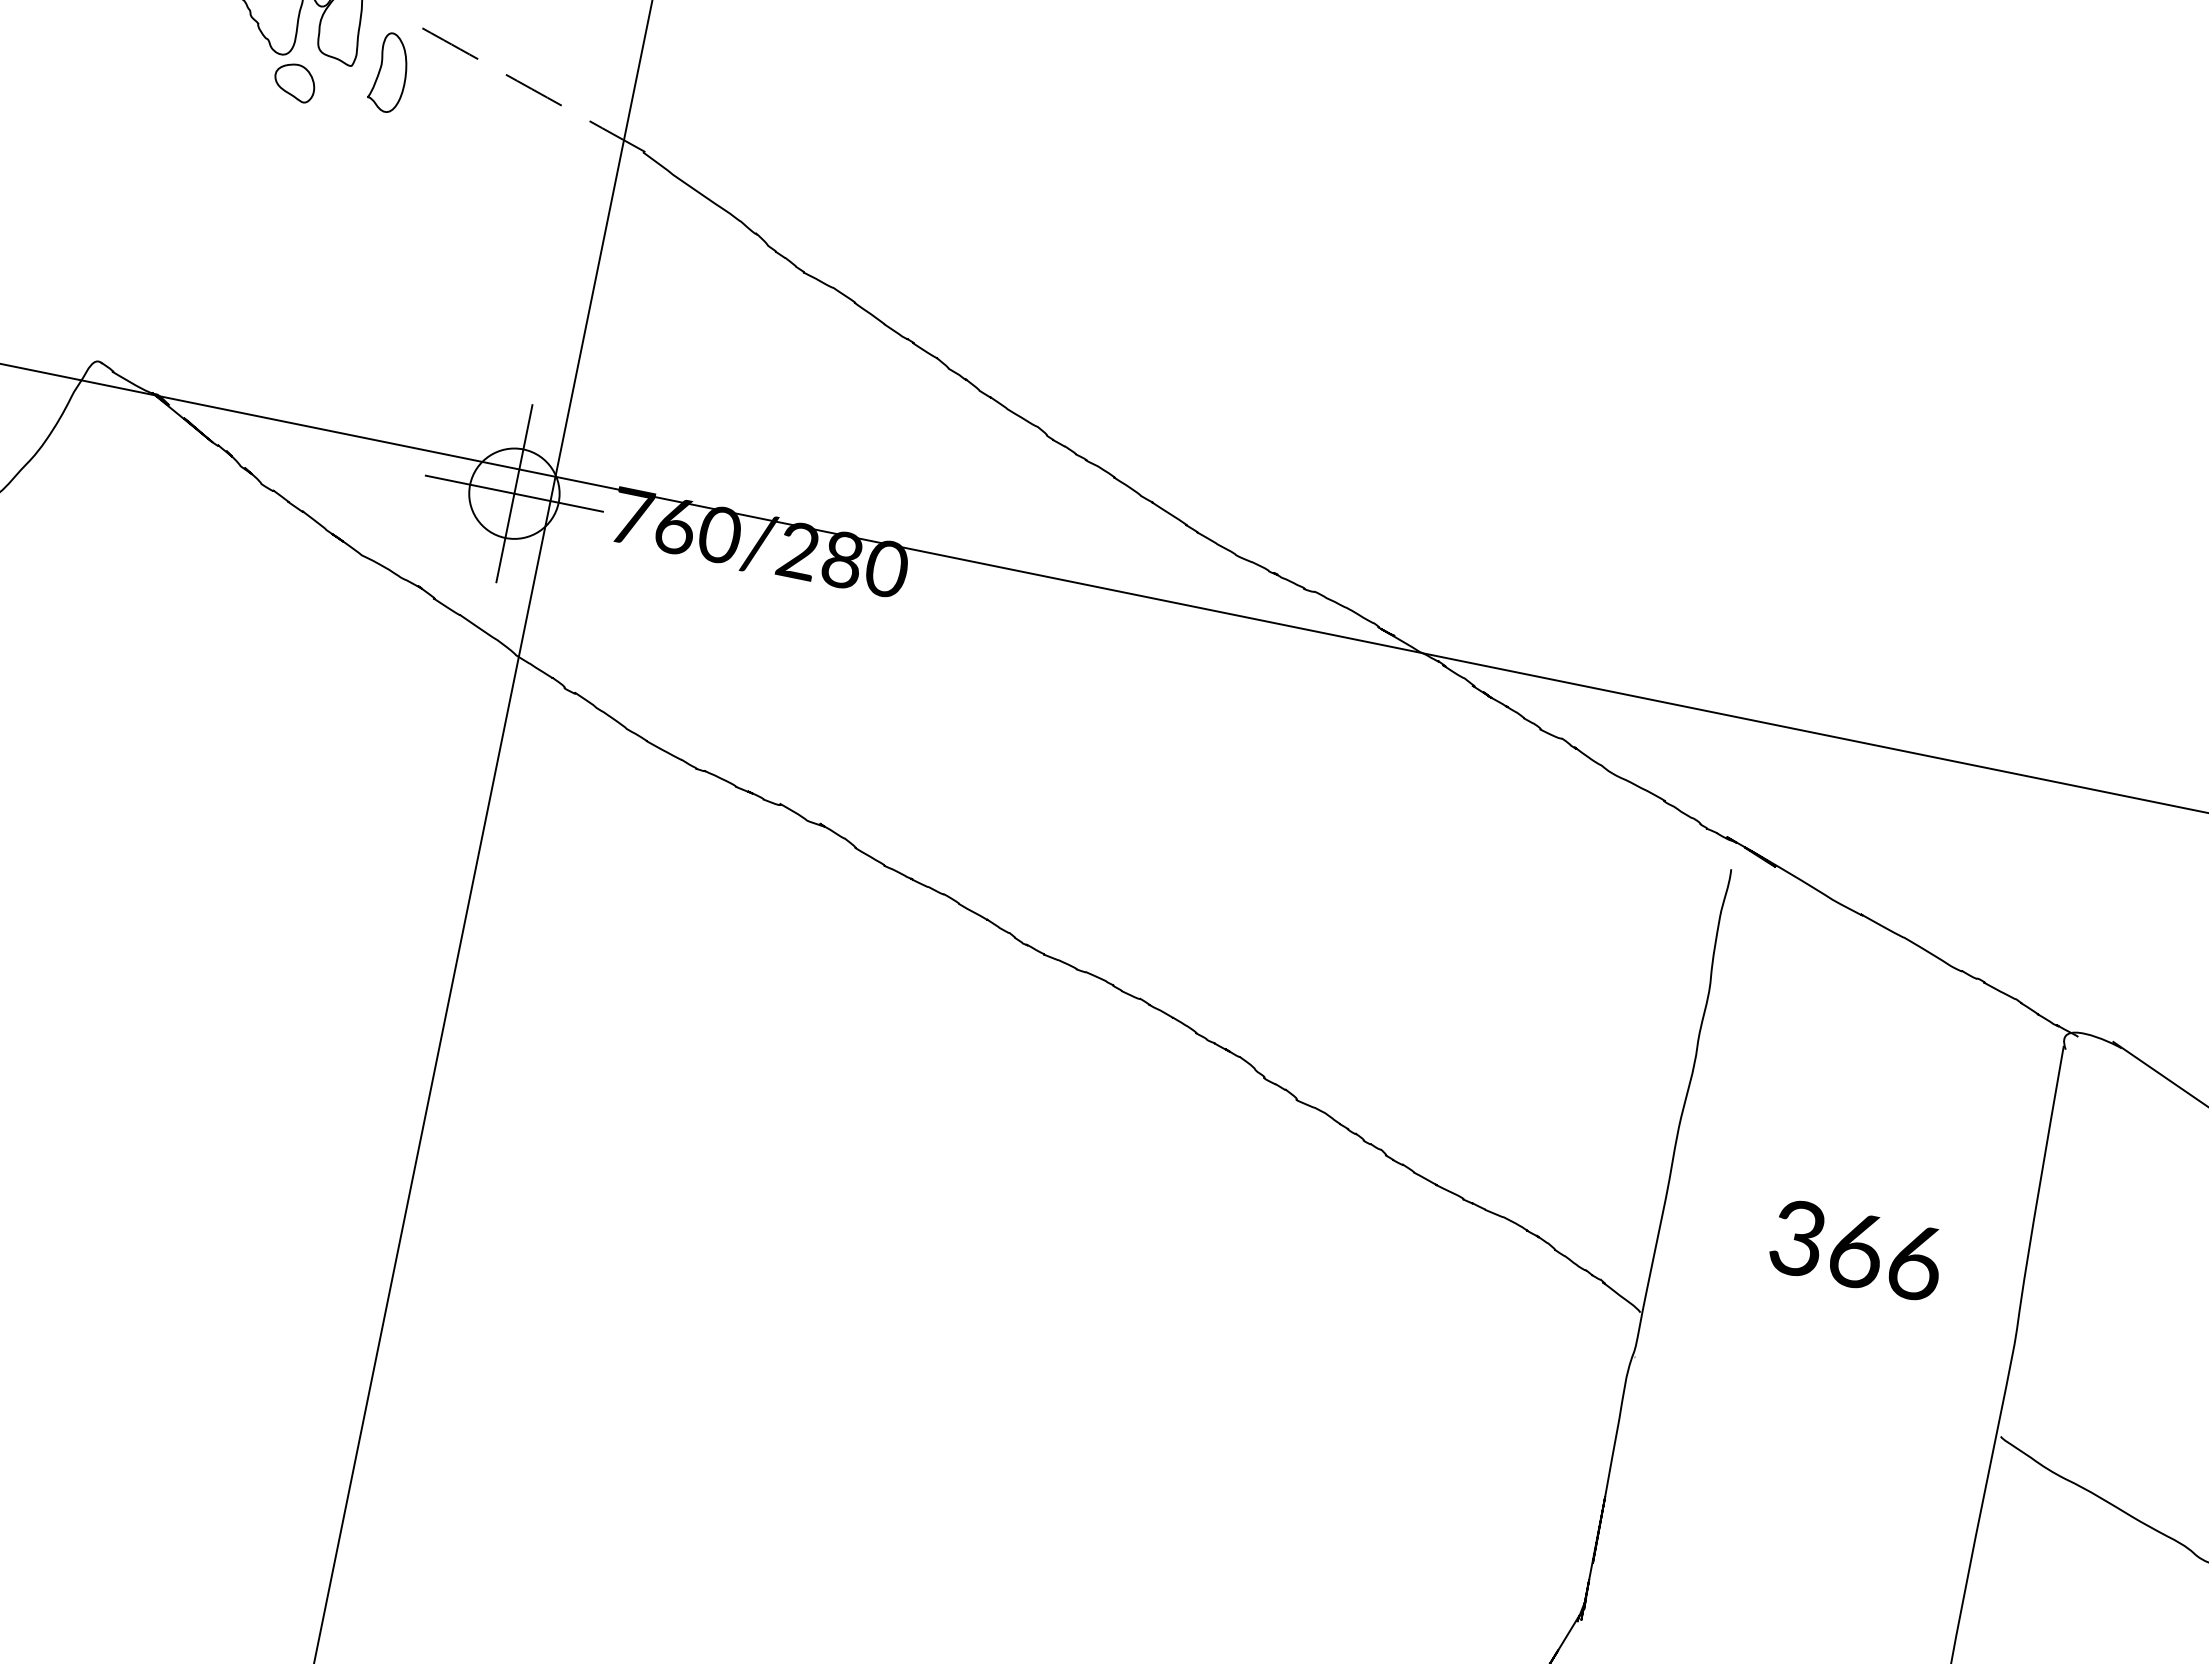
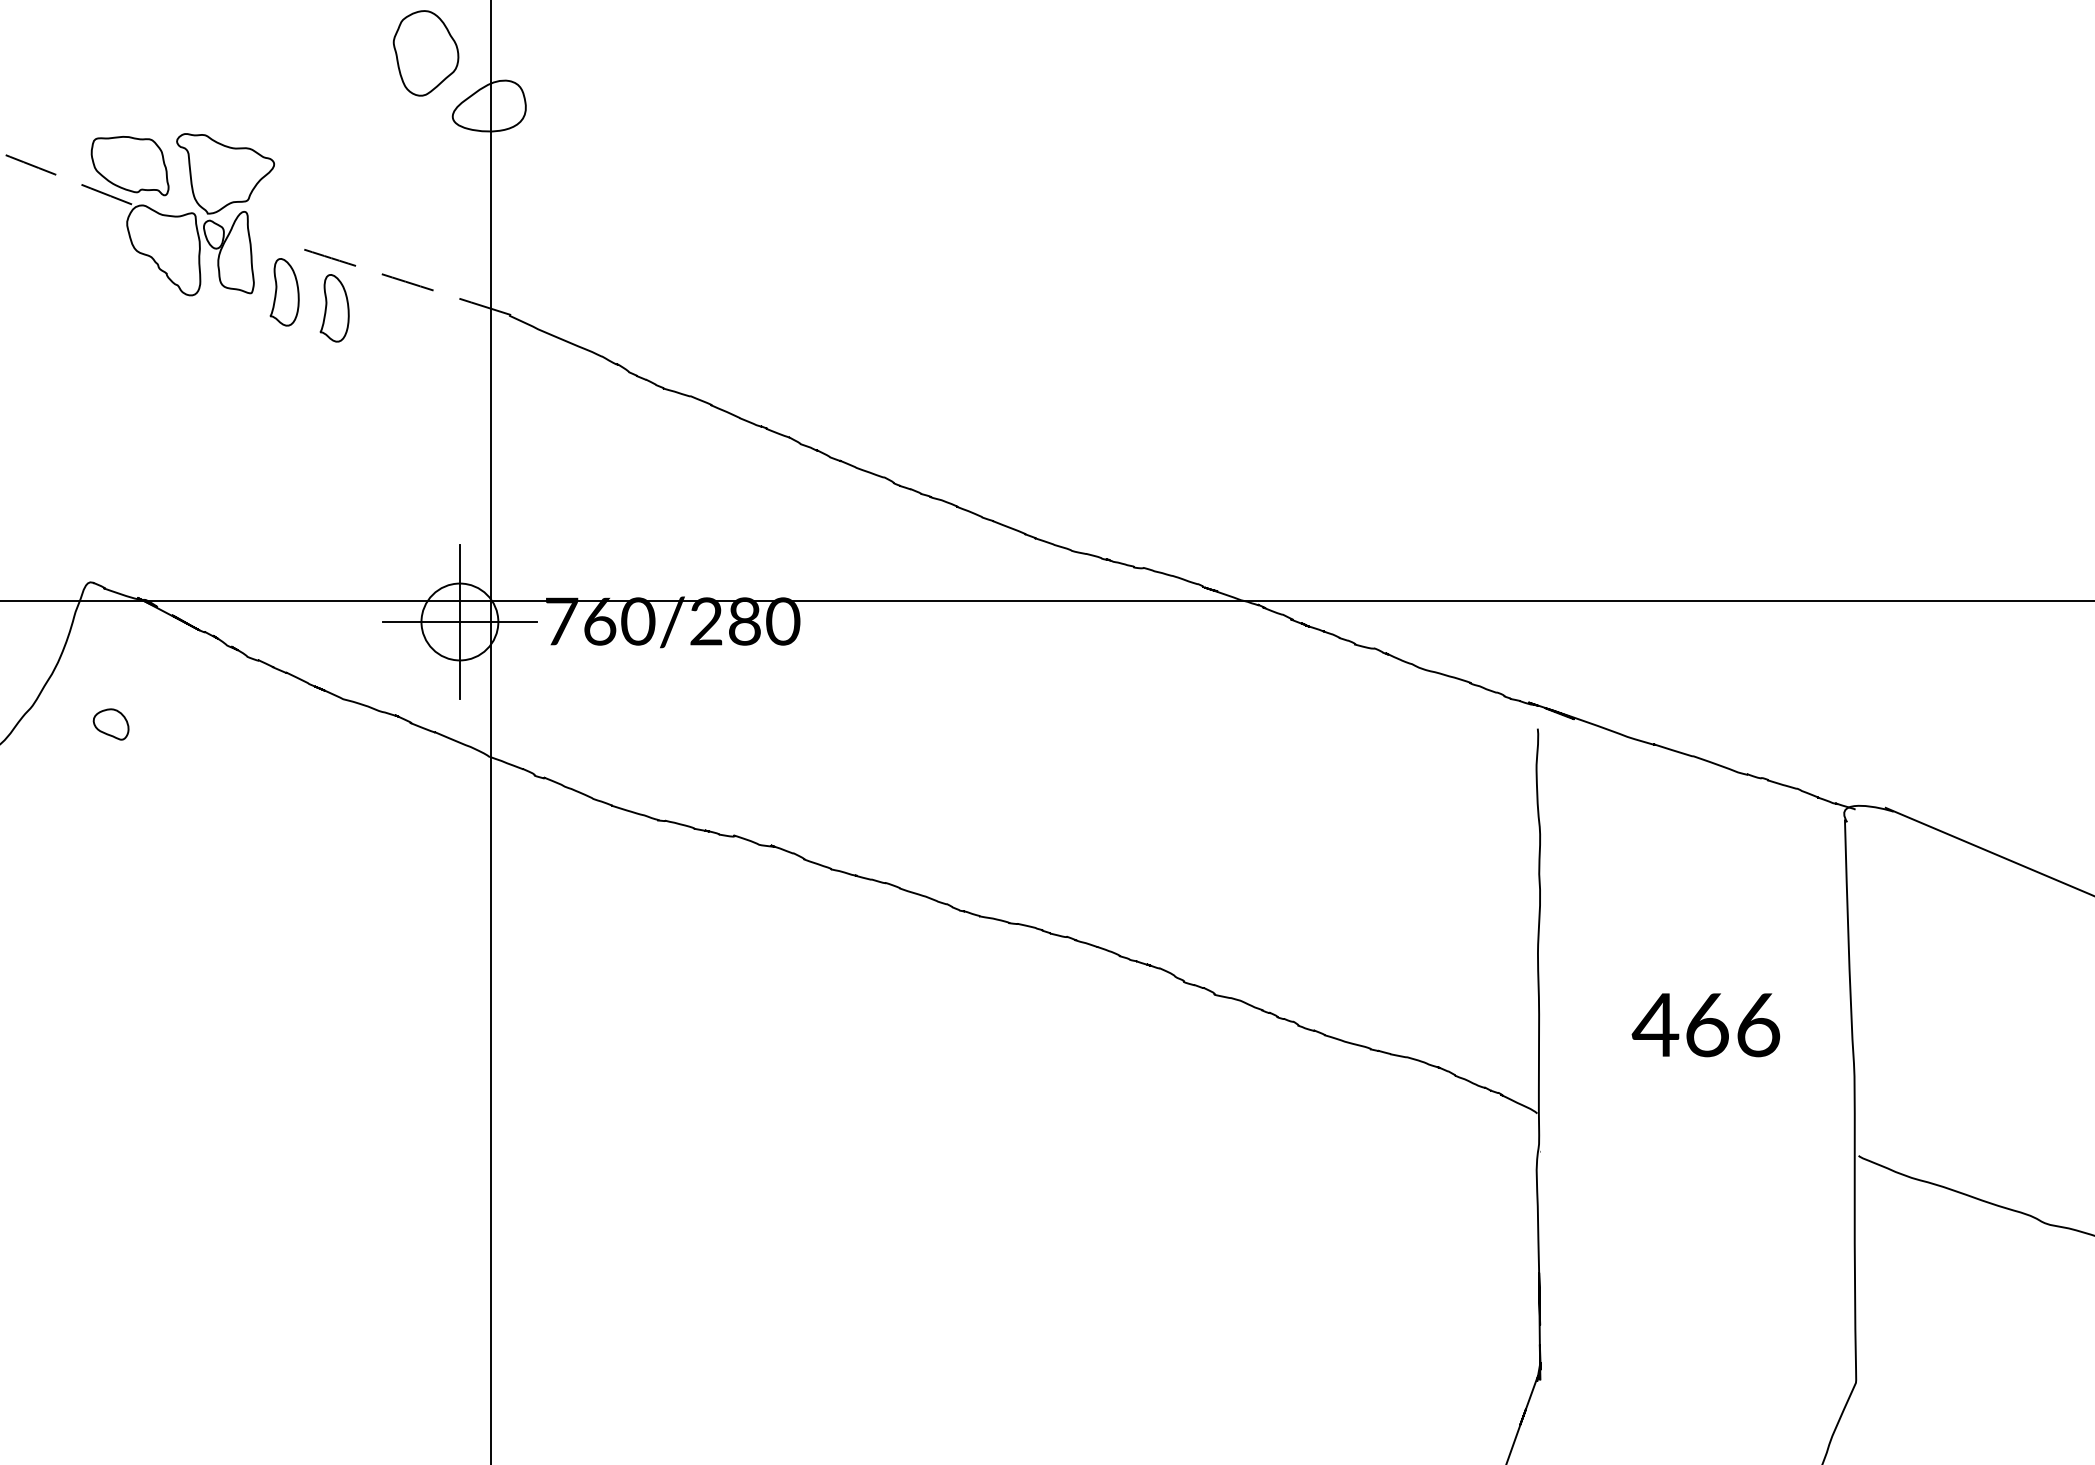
part: (294, 82) -> (110, 724), moved
part: (443, 103) -> (334, 308), added
text: (1797, 1237) -> (1655, 1024), 366 -> 466

